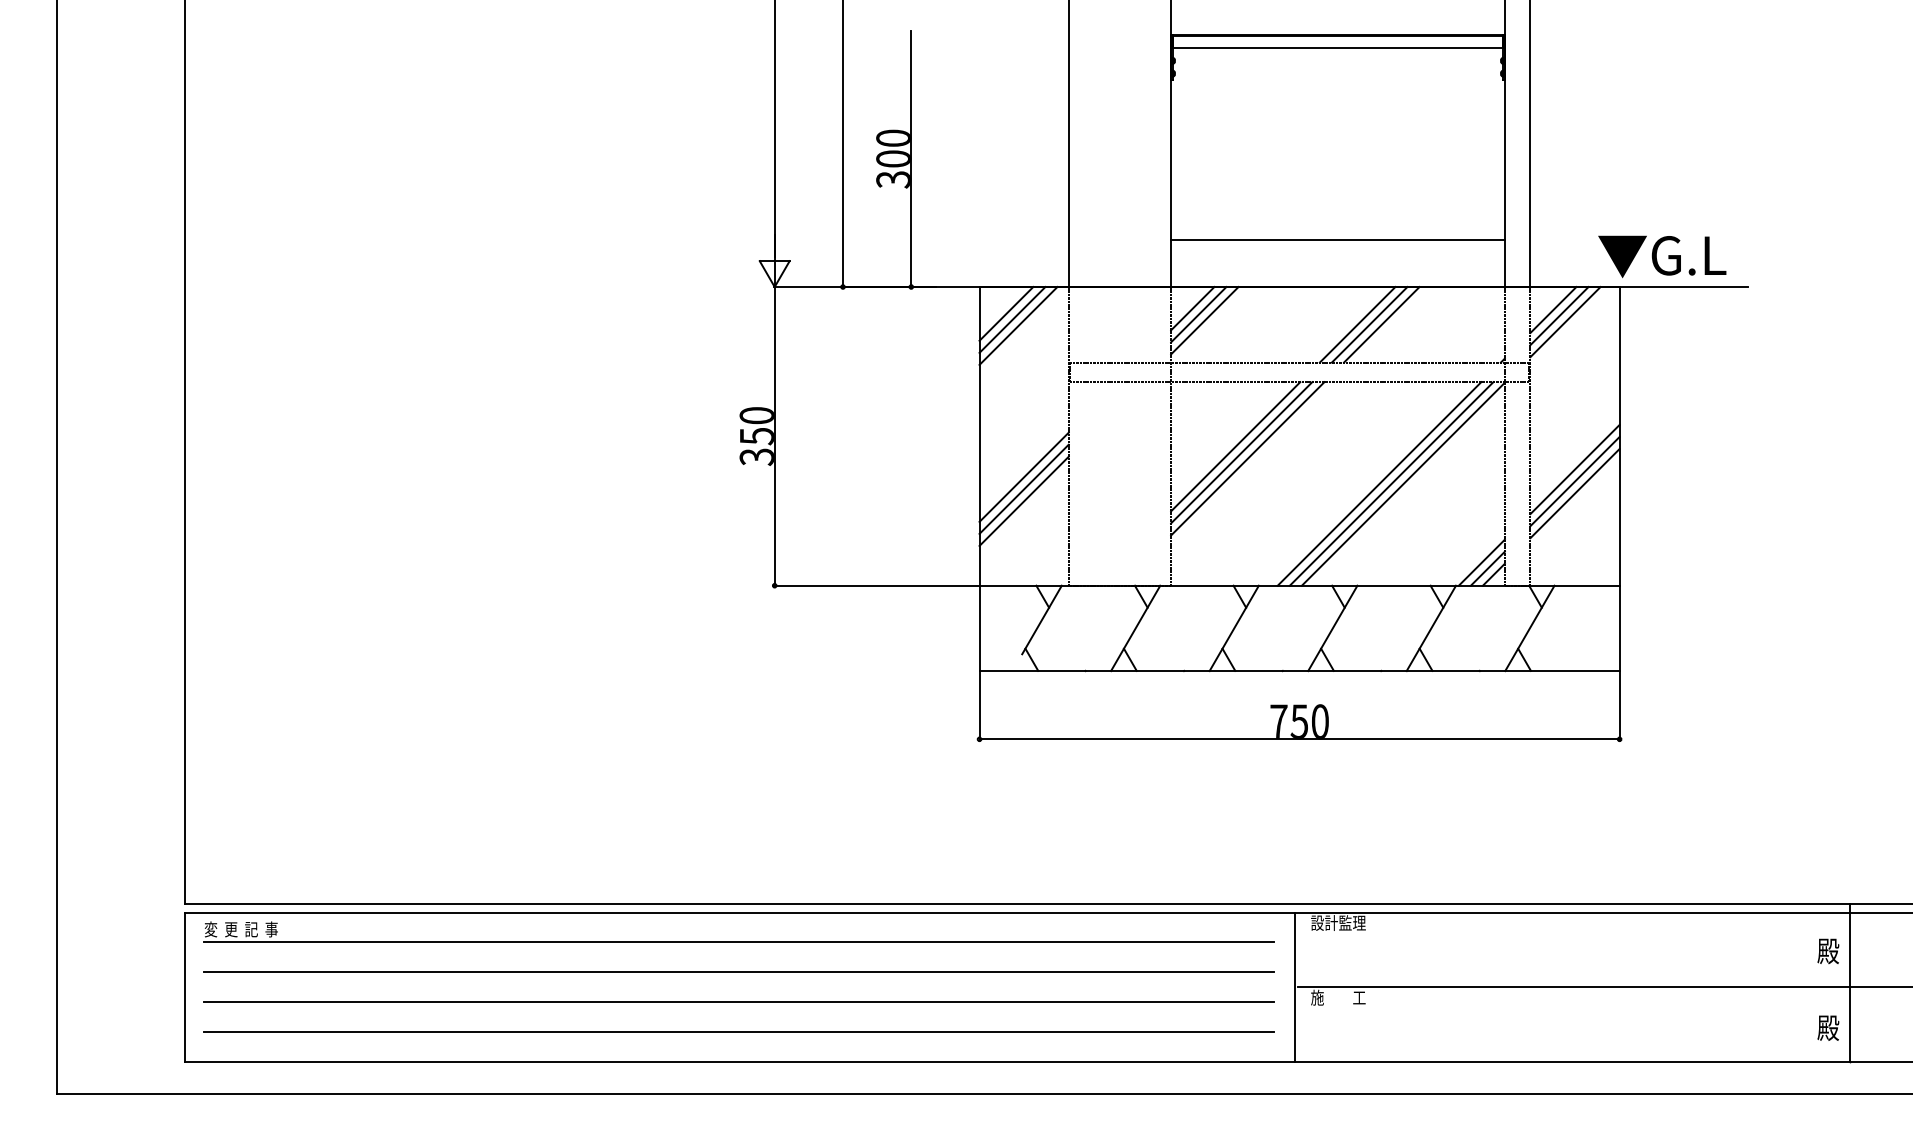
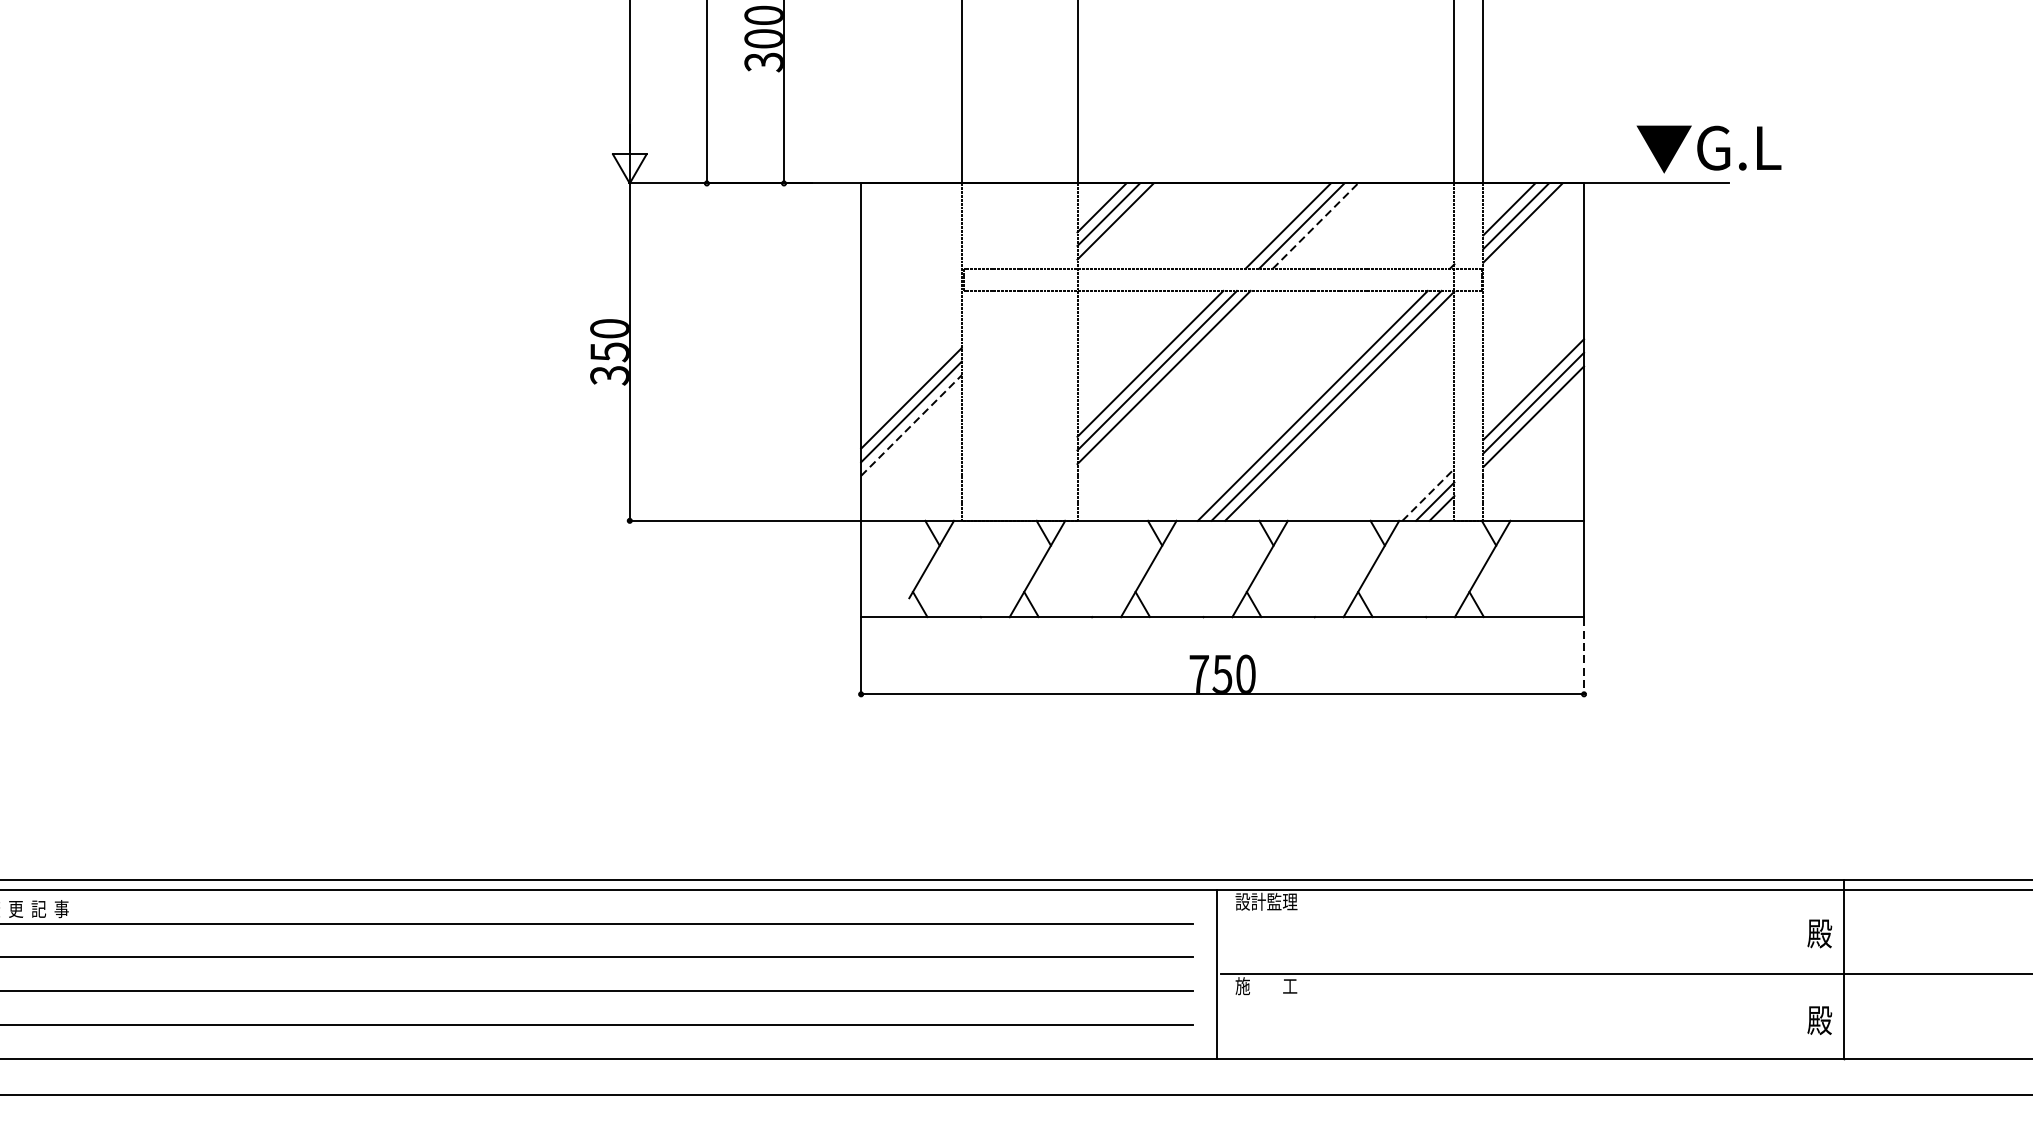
line: (1337, 240) -> (1265, 130), removed
text: (1662, 256) -> (1709, 149), moved
line: (1006, 313) -> (891, 213), removed
line: (1012, 319) -> (898, 220), removed
line: (1382, 324) -> (1316, 225), solid -> dashed
line: (1018, 325) -> (905, 226), removed
line: (1024, 501) -> (911, 425), solid -> dashed
line: (1481, 562) -> (1428, 494), solid -> dashed
line: (1619, 706) -> (1583, 657), solid -> dashed

